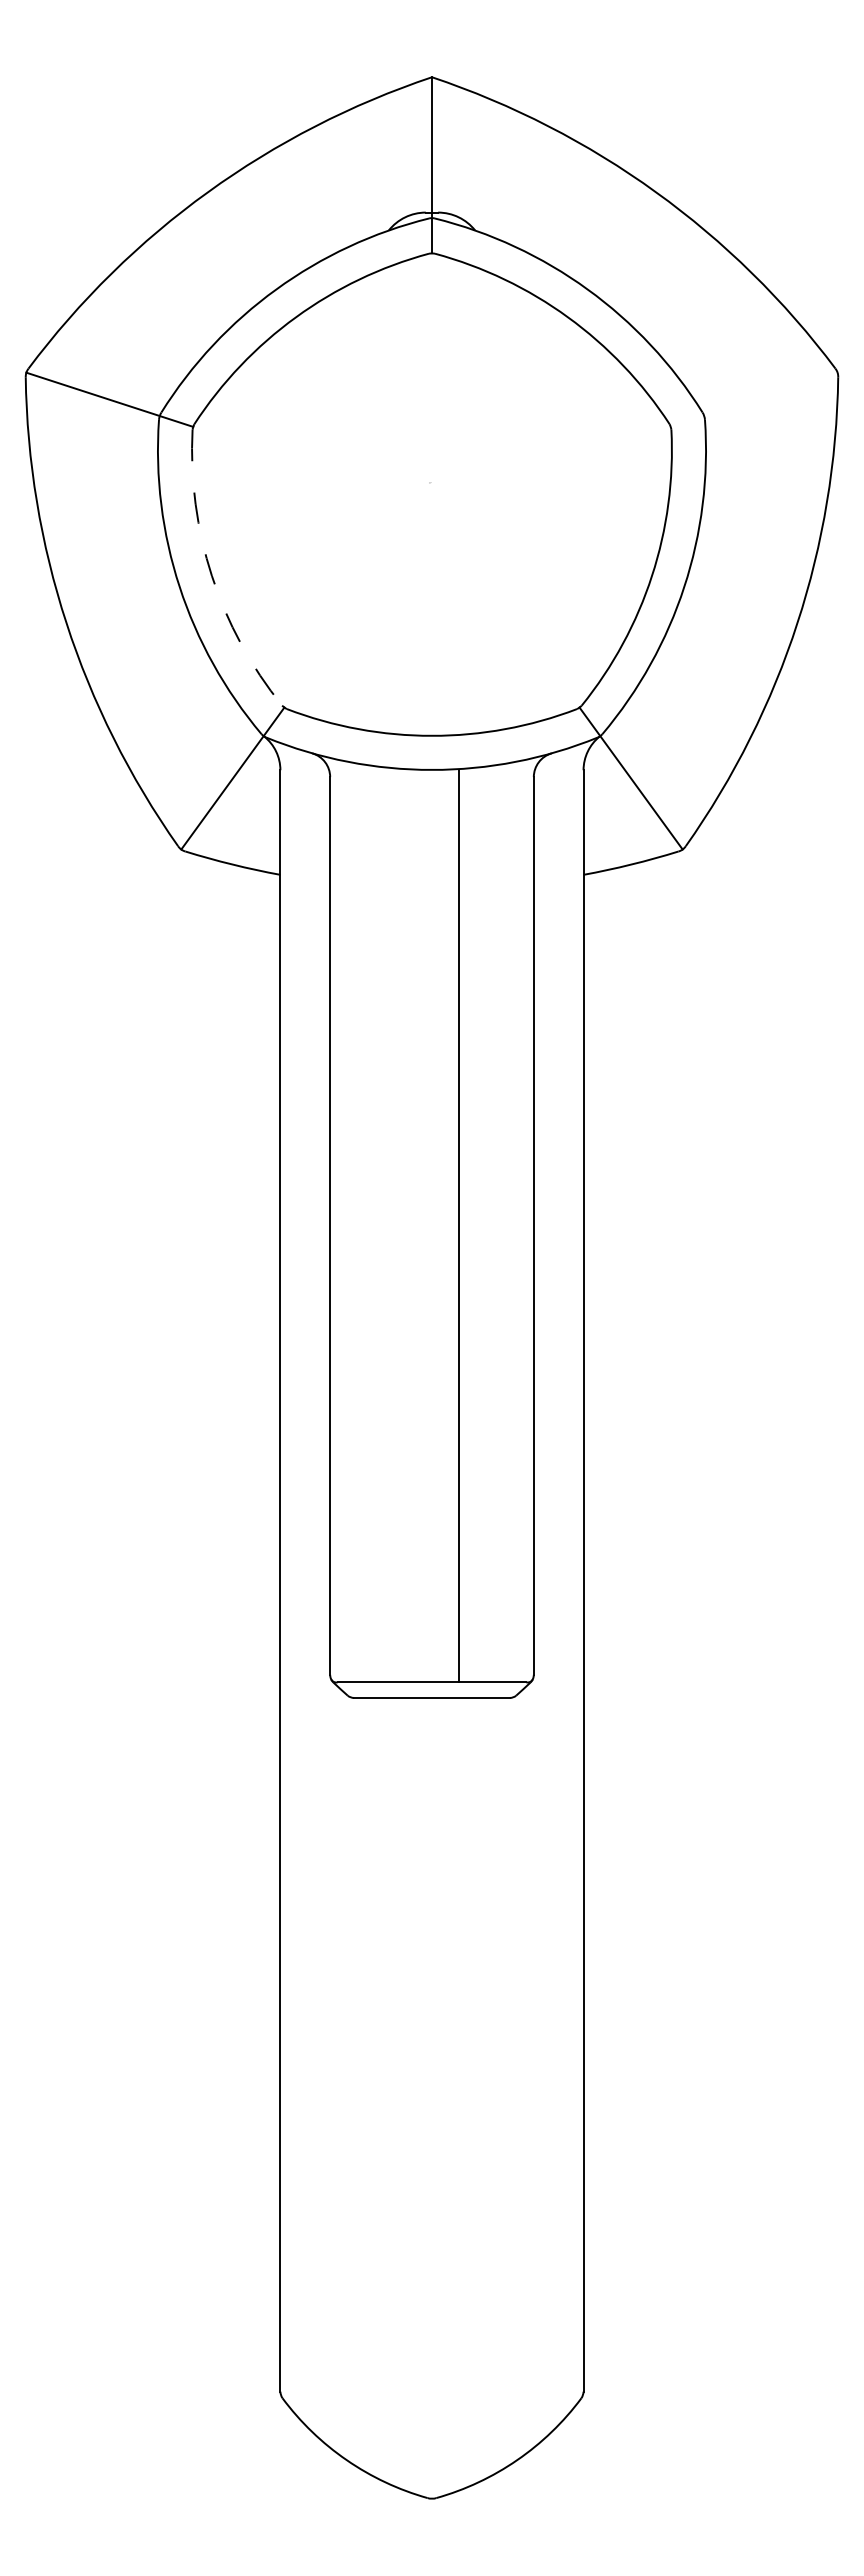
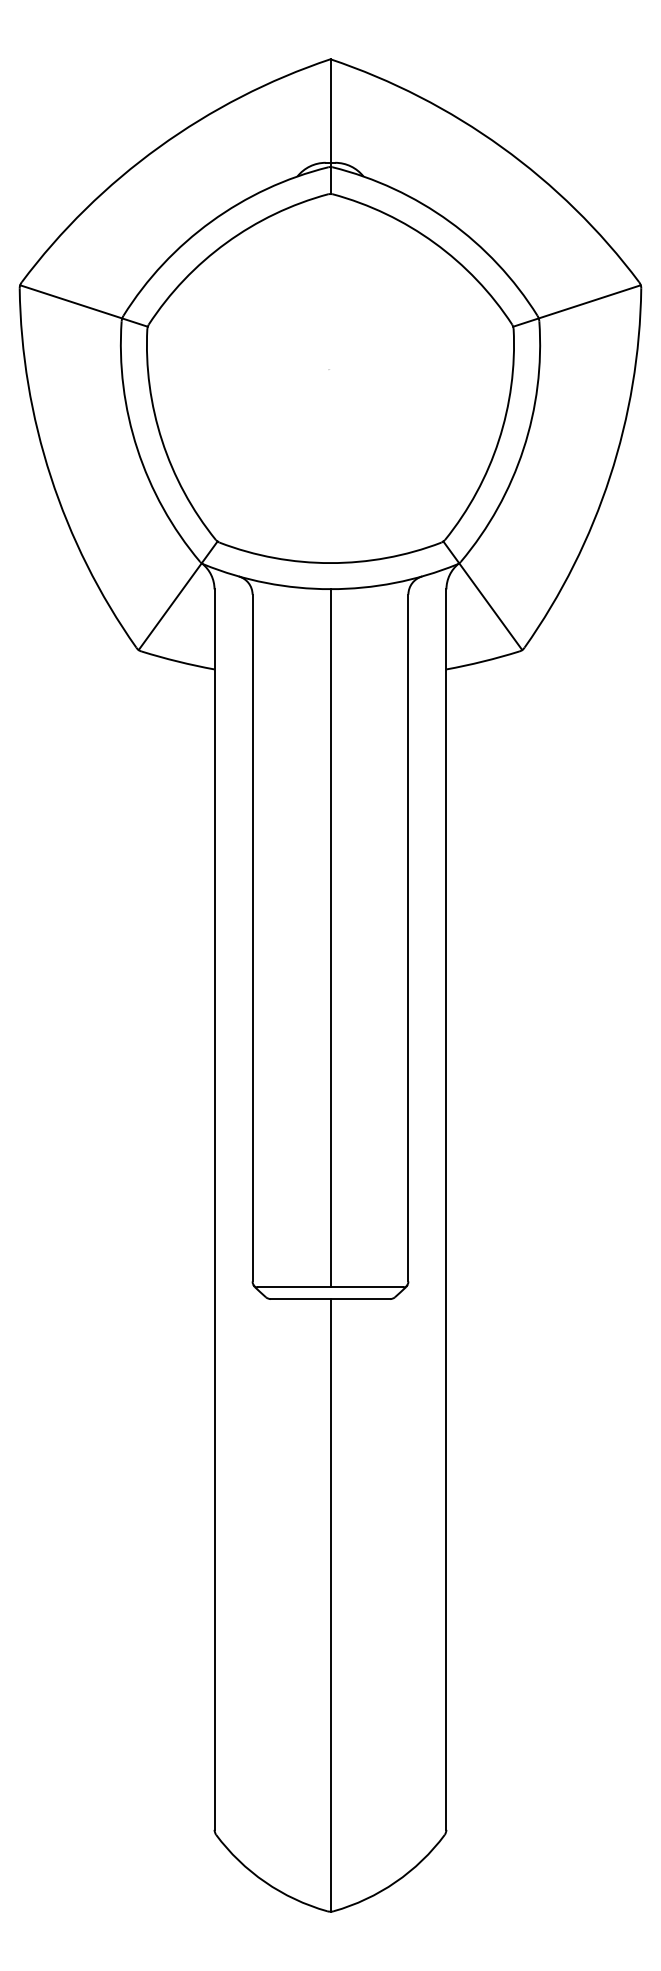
line: (753, 399) -> (576, 305), added
arc: (211, 575) -> (161, 440), dashed -> solid
line: (459, 1225) -> (330, 937), moved
line: (432, 2097) -> (330, 1604), added

